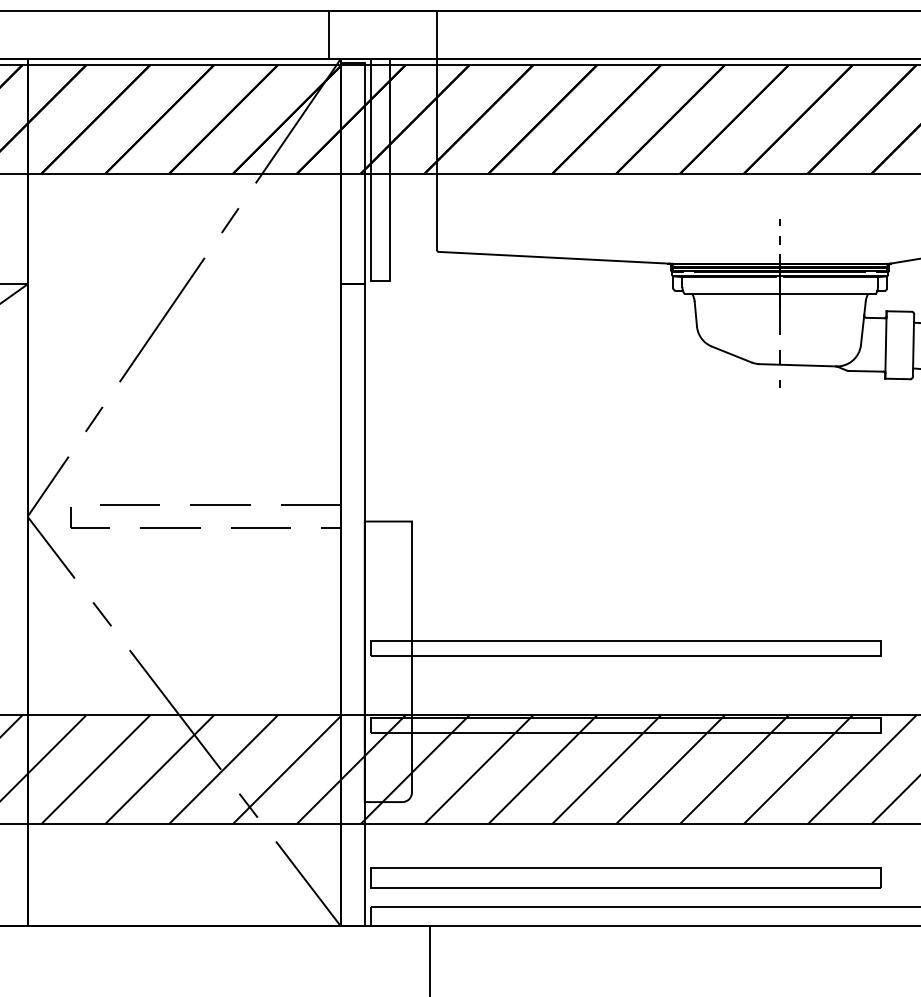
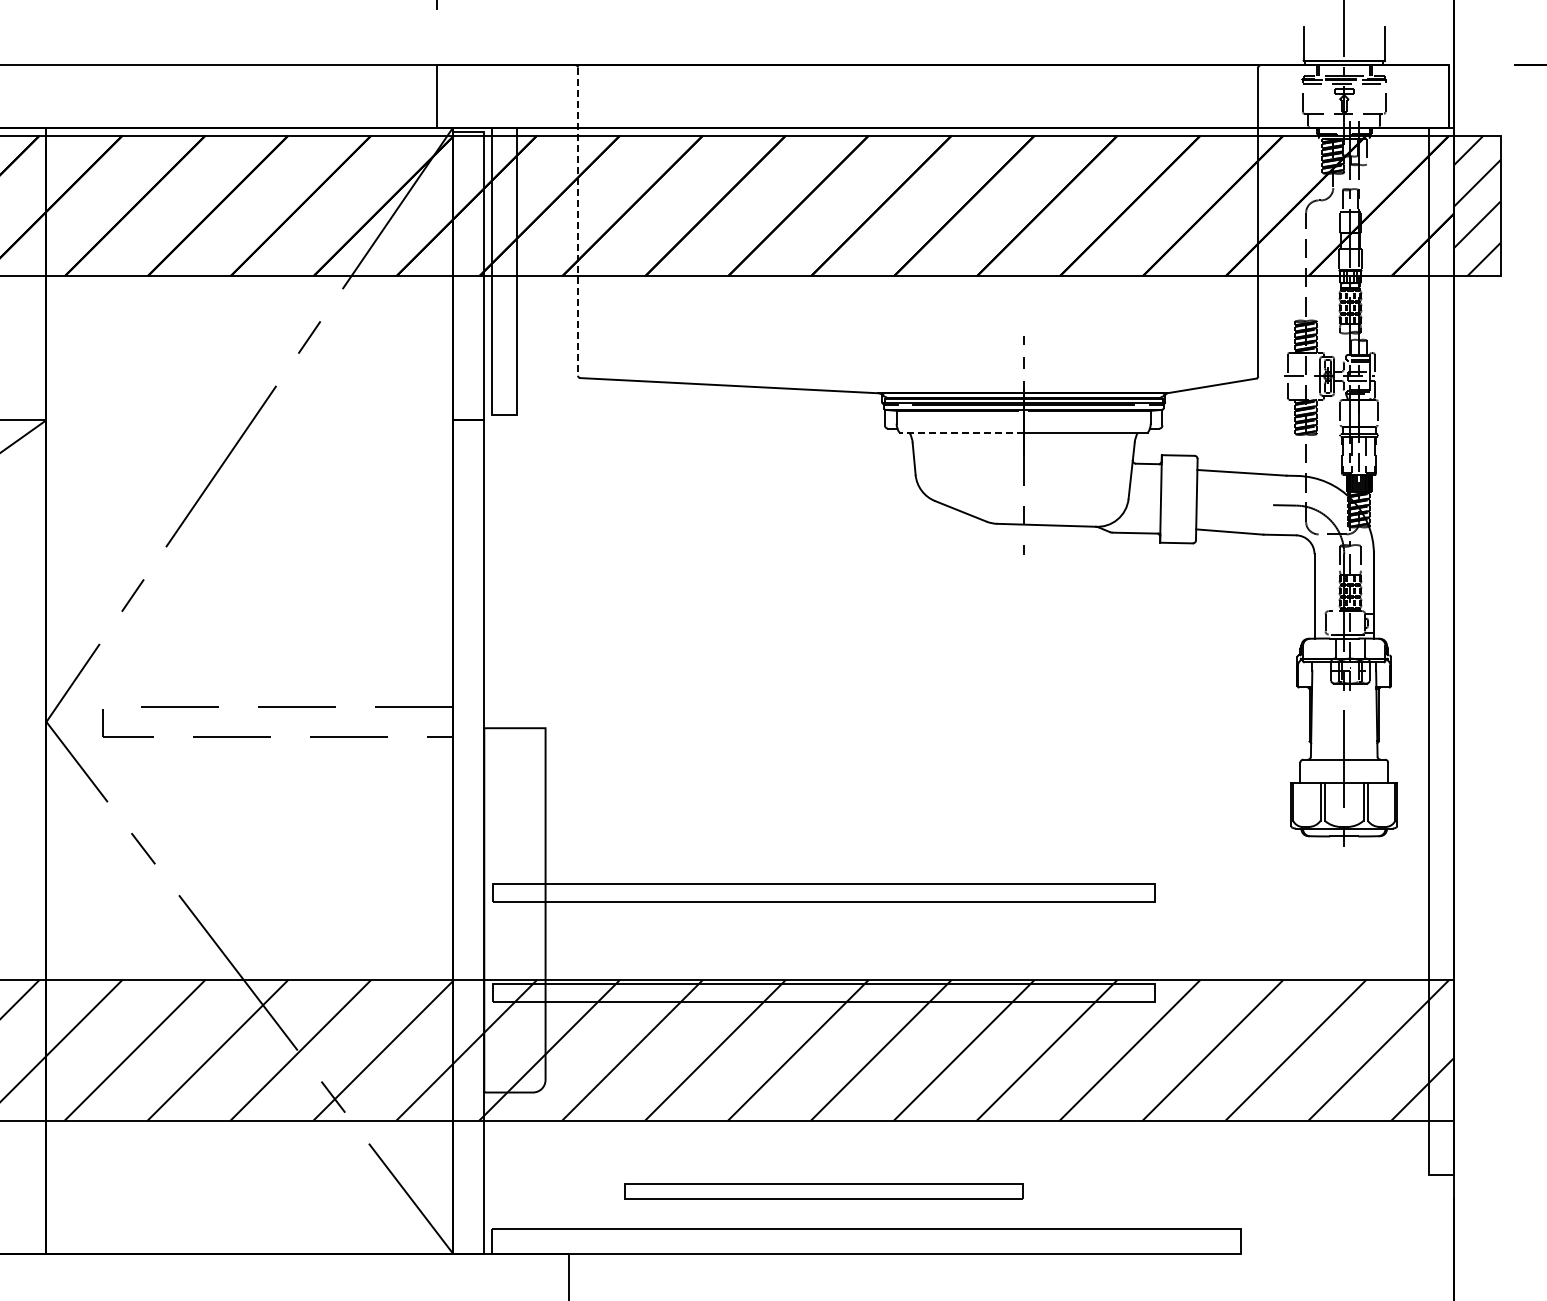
line: (437, 132) -> (578, 222), solid -> dashed
line: (732, 293) -> (961, 432), solid -> dashed
part: (626, 878) -> (823, 1191), size x0.6

